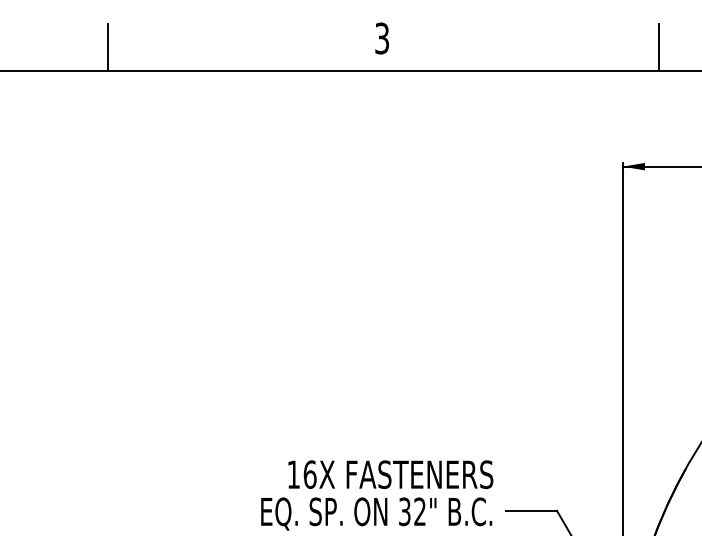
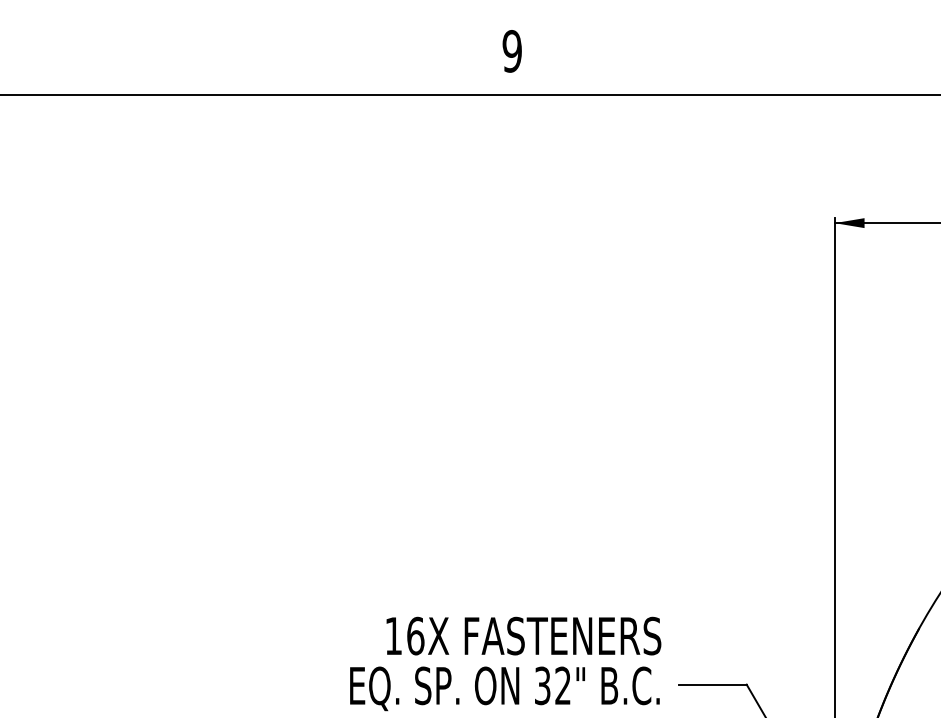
text: (381, 38) -> (511, 51), 3 -> 9
line: (107, 47) -> (144, 63), removed
line: (659, 47) -> (883, 63), removed

